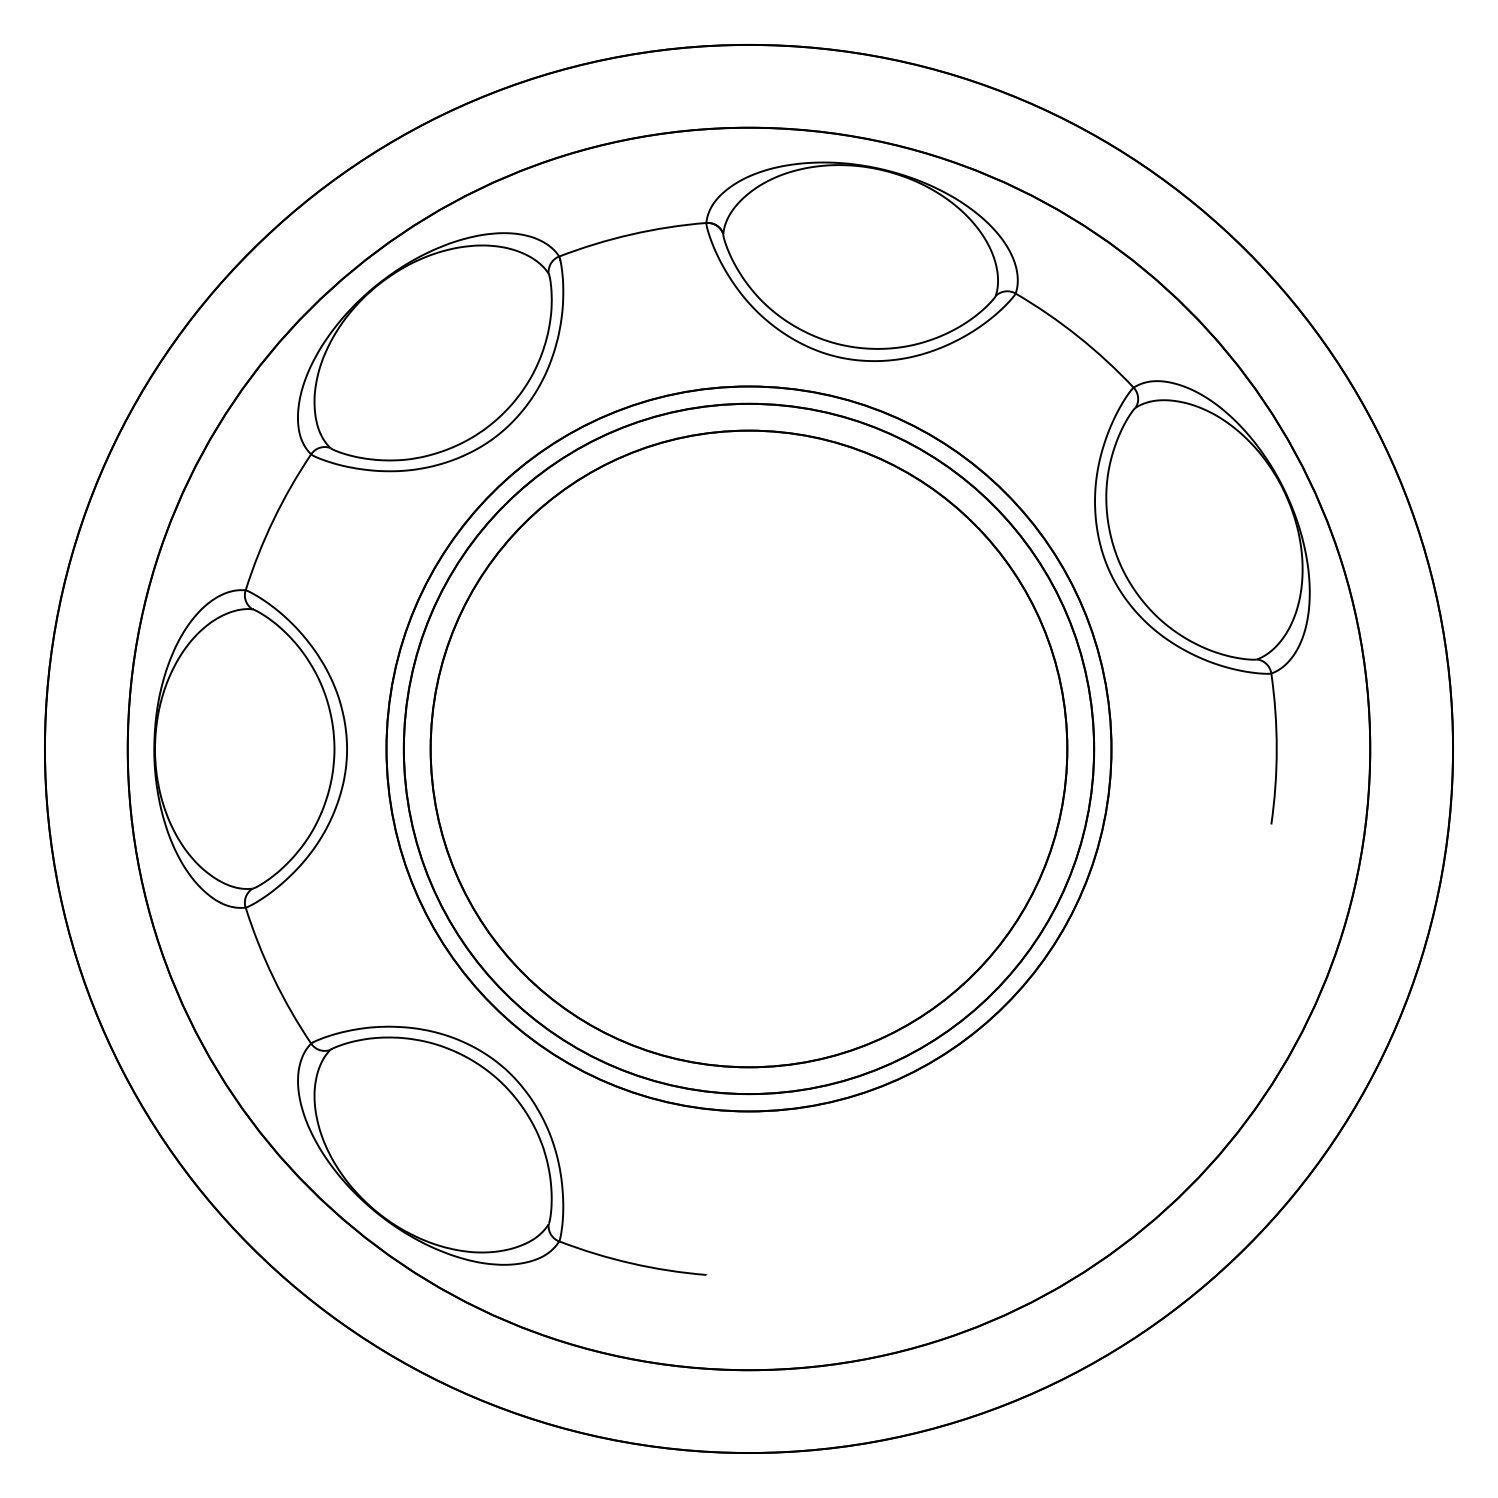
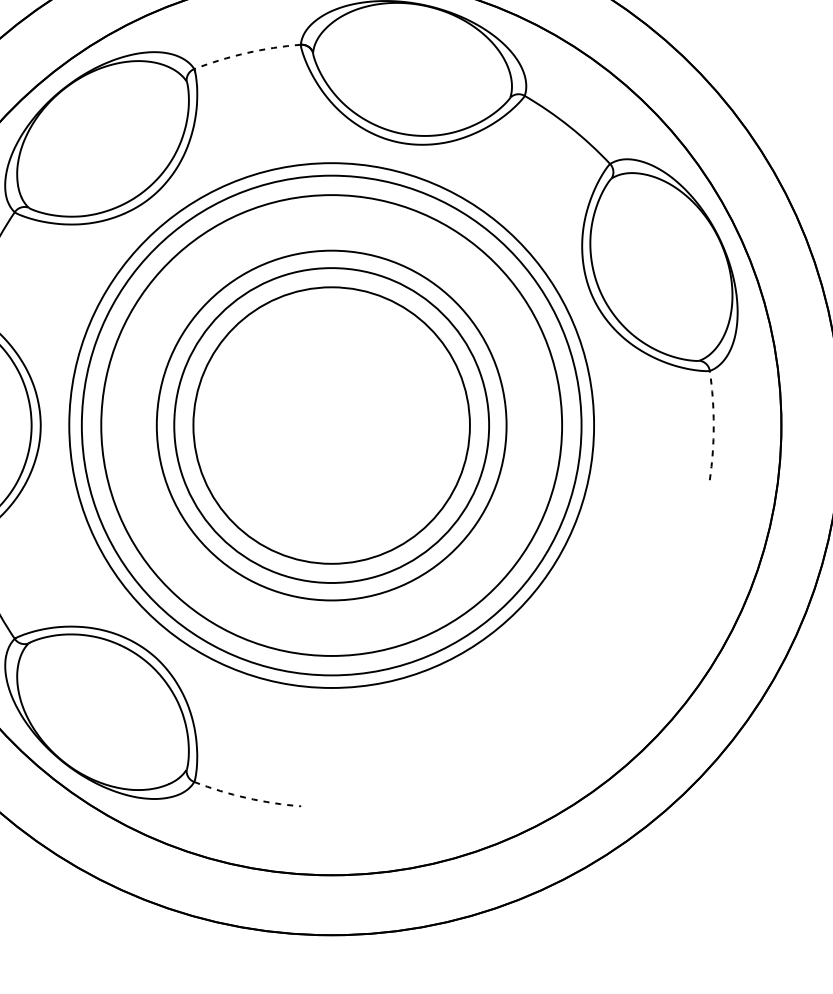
arc: (631, 234) -> (246, 53), solid -> dashed
circle: (748, 748) -> (331, 425), size x0.6
circle: (748, 748) -> (331, 425), size x0.6
circle: (748, 748) -> (331, 425), size x0.7
arc: (1276, 749) -> (713, 425), solid -> dashed
arc: (631, 1263) -> (246, 798), solid -> dashed

